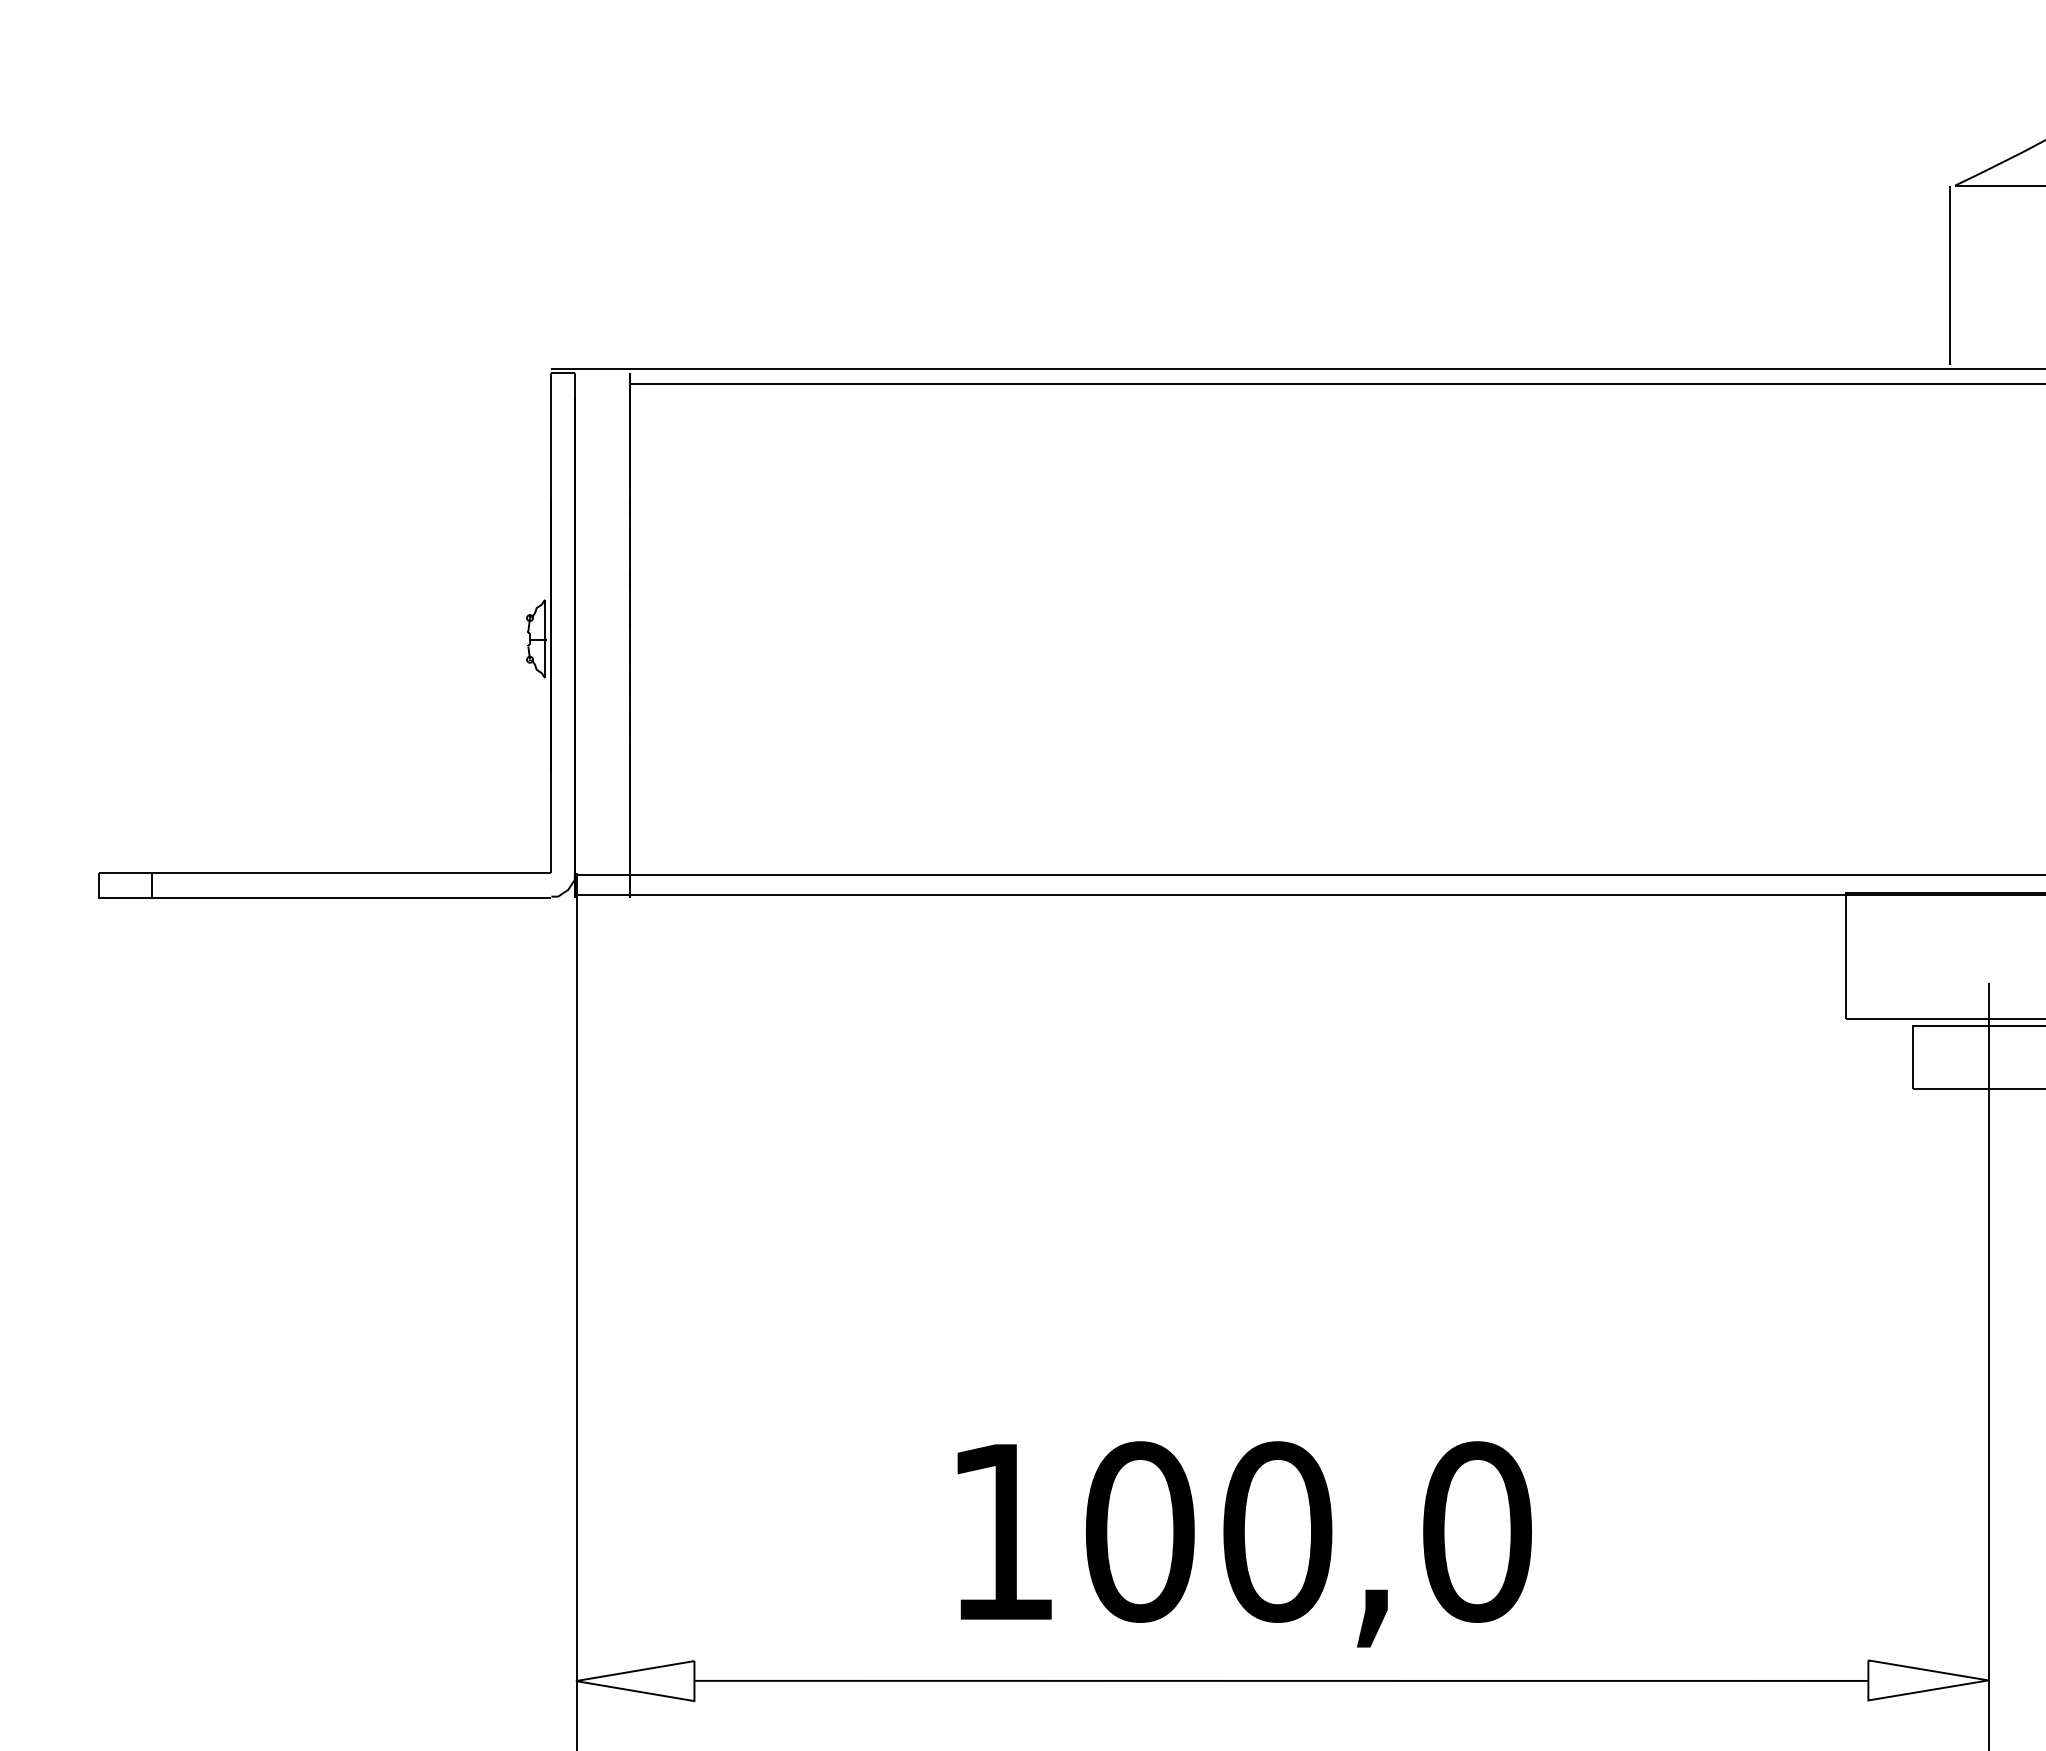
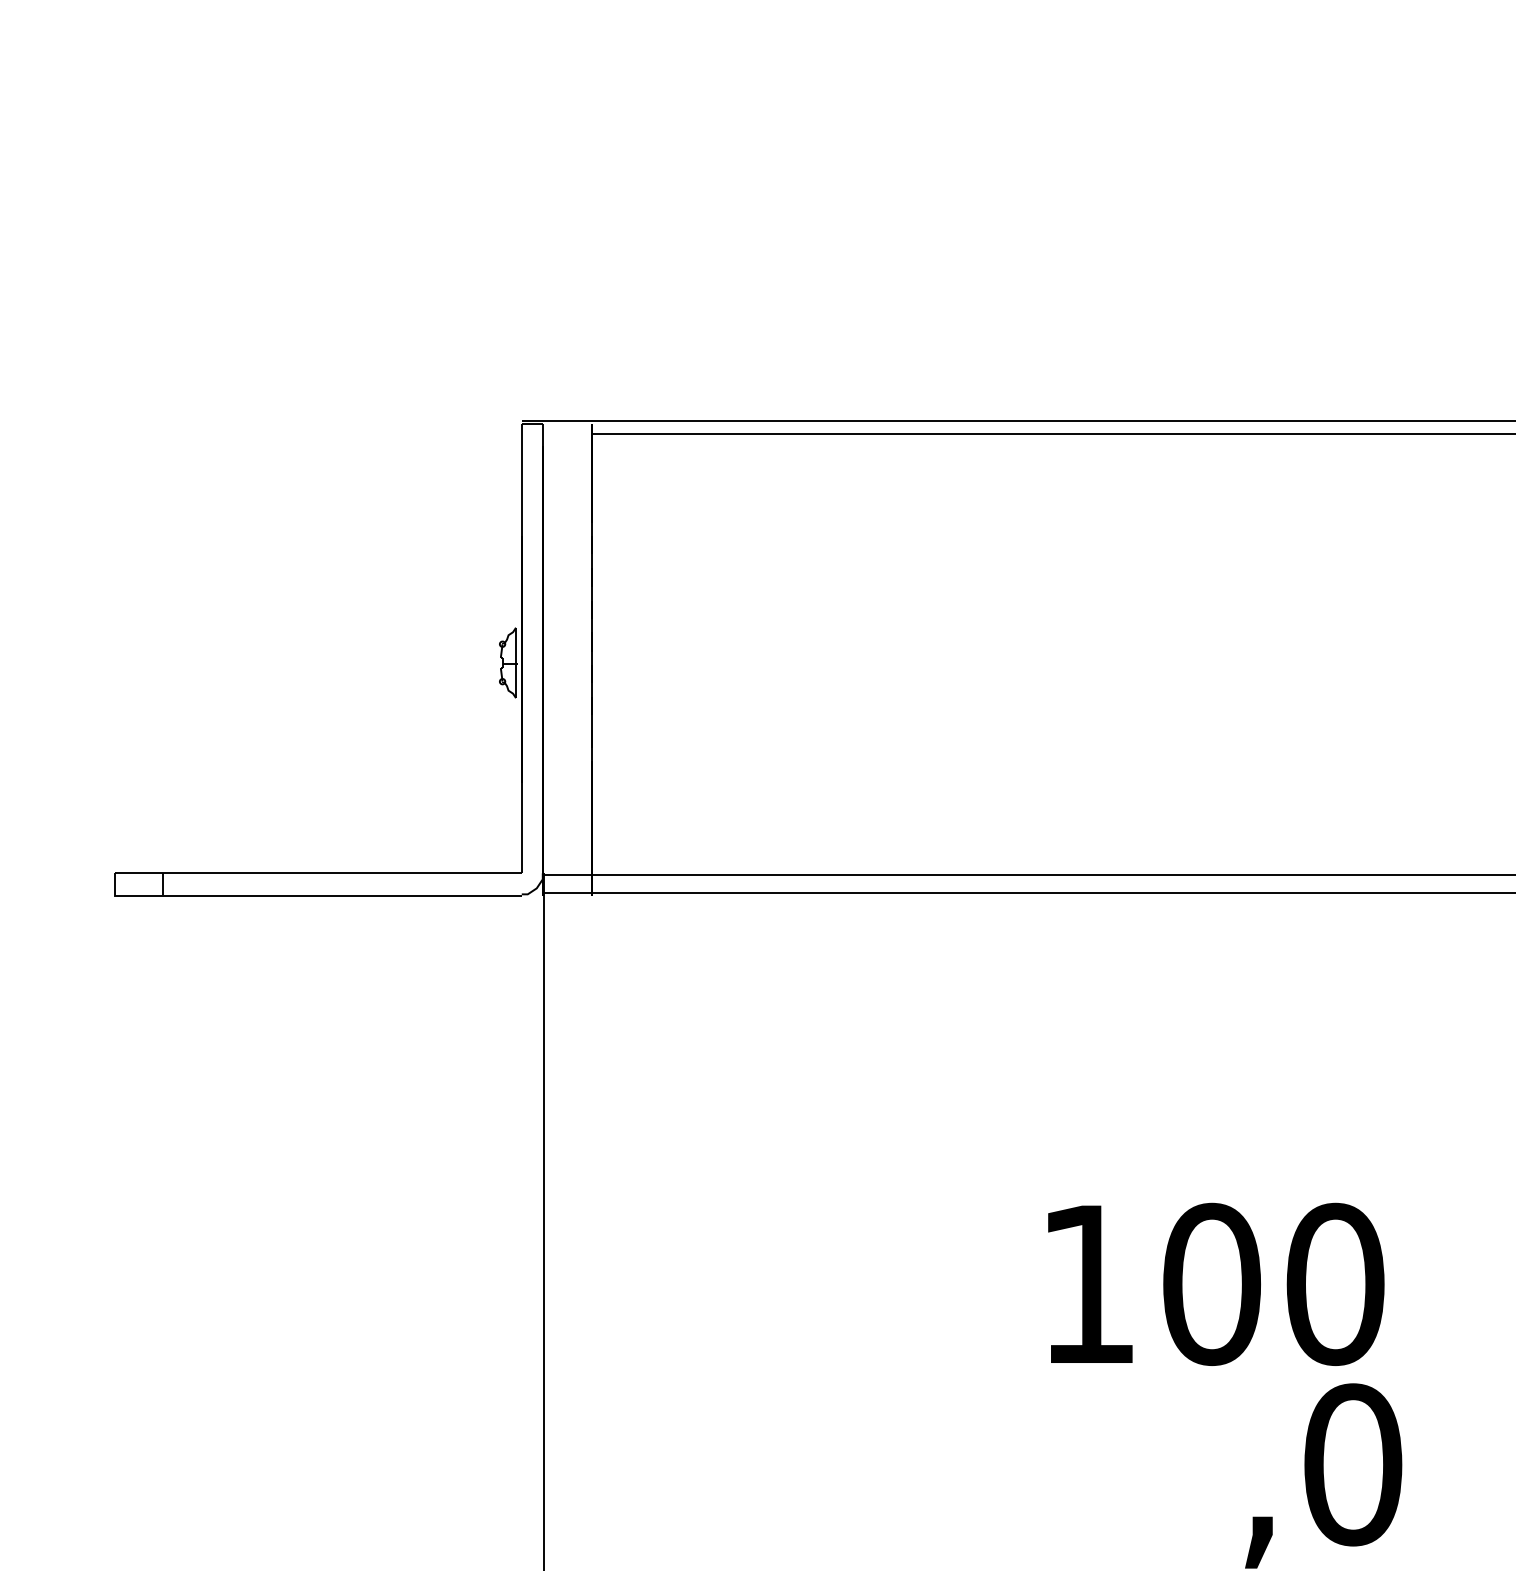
text: (1144, 1531) -> (1215, 1283), moved

